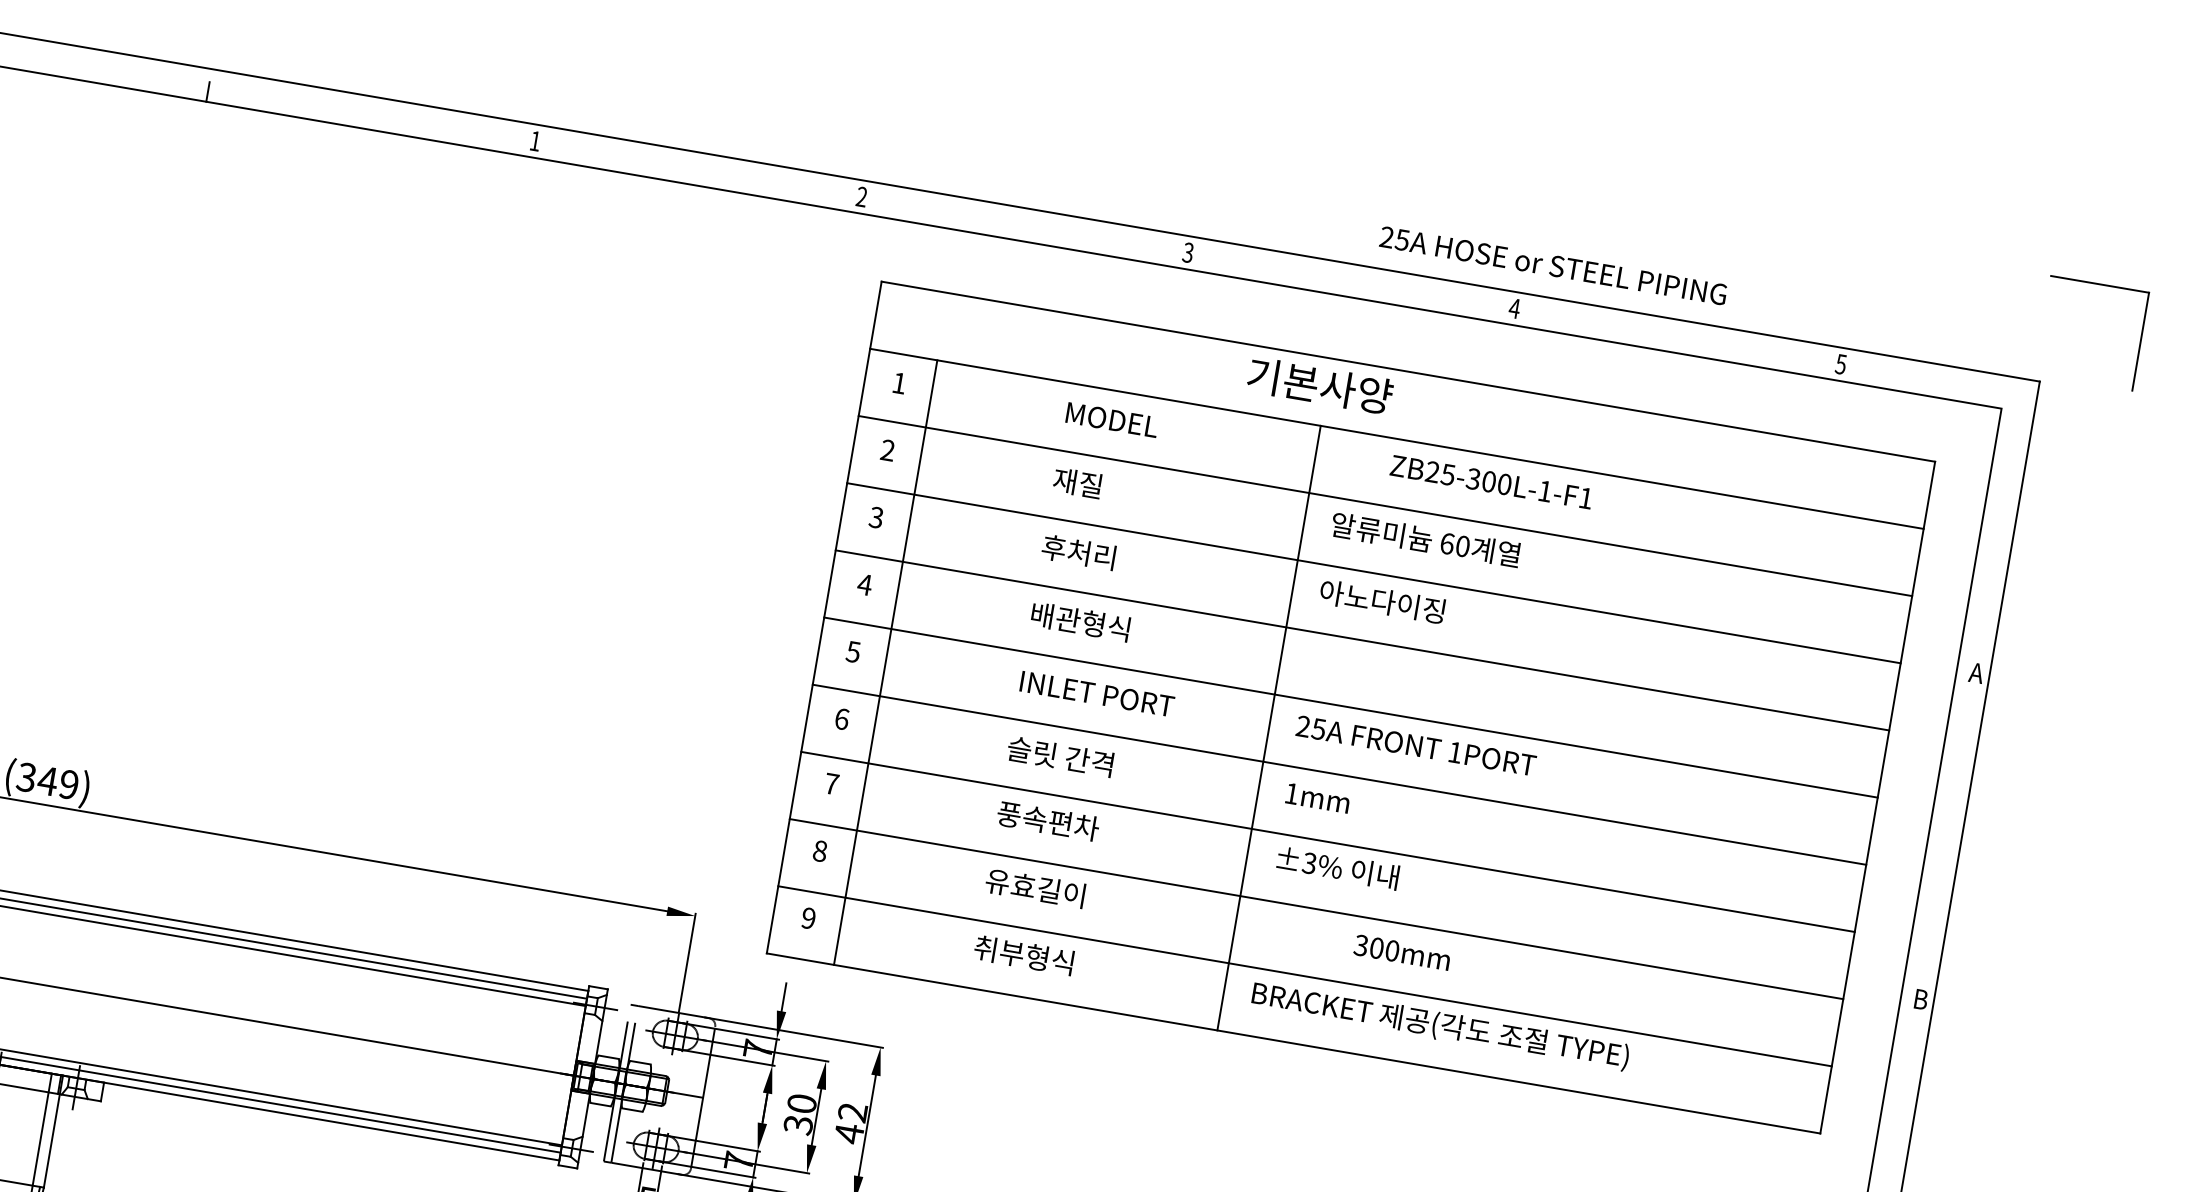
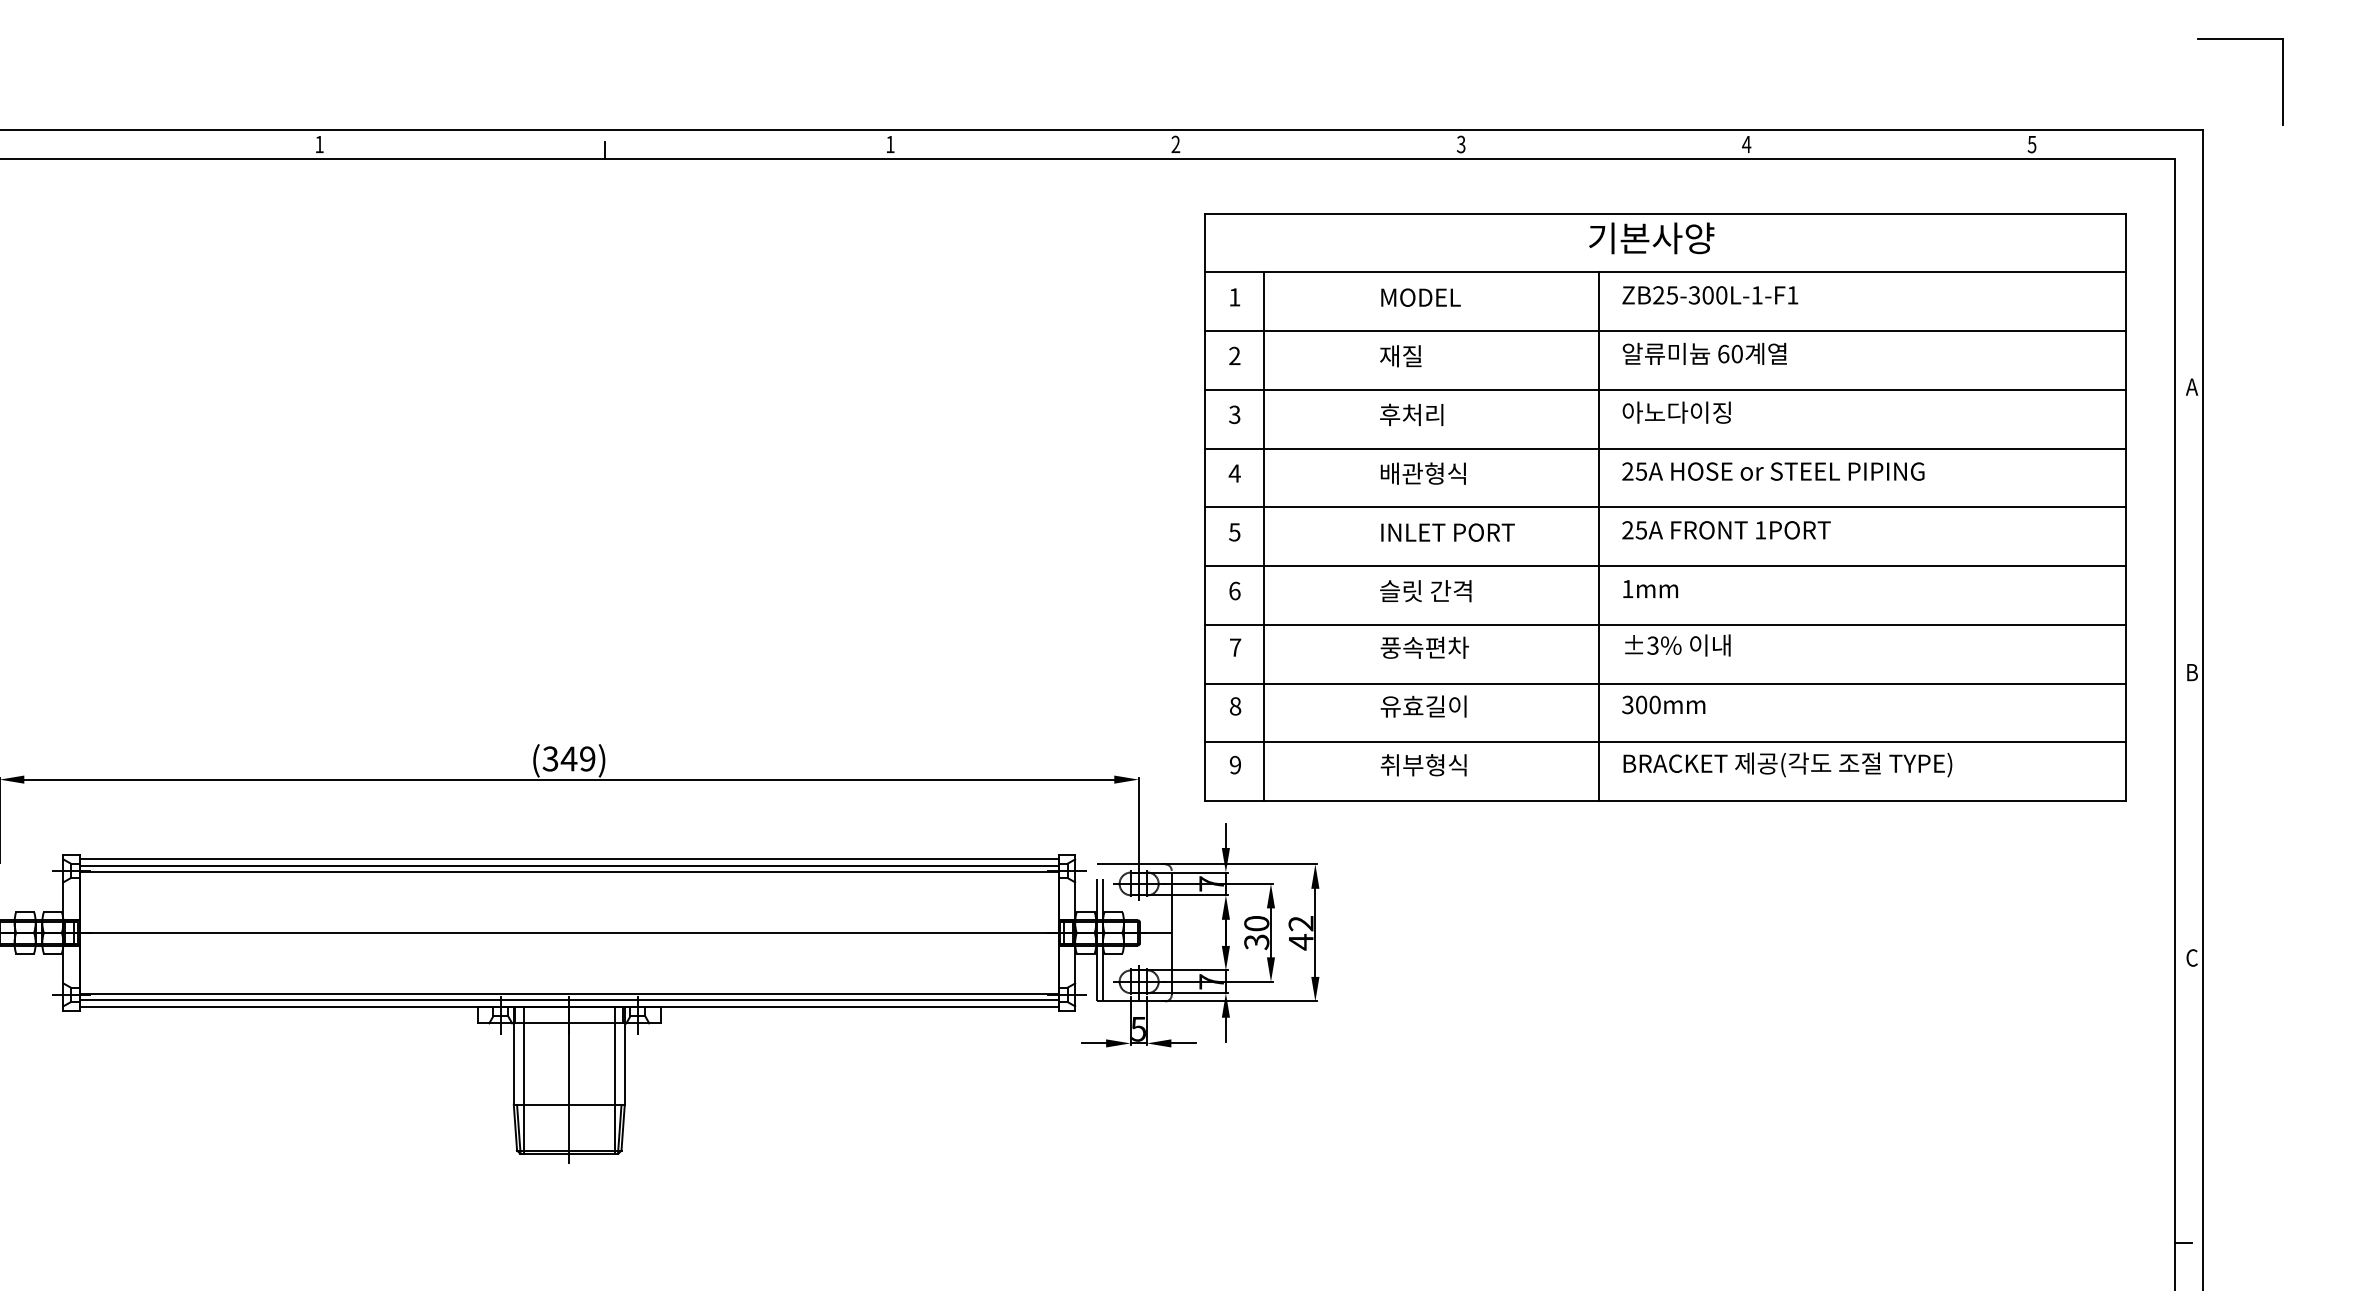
text: (1553, 265) -> (1773, 471), moved
text: (1319, 385) -> (1651, 238), moved
text: (1491, 482) -> (1710, 295), moved
text: (1402, 951) -> (1663, 704), moved

